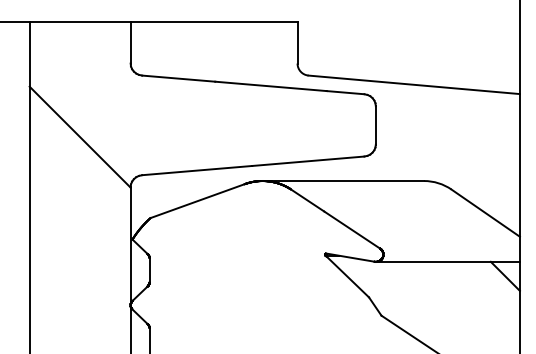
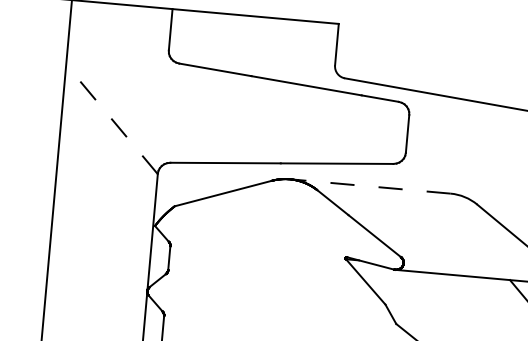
line: (79, 136) -> (111, 118), solid -> dashed
line: (343, 181) -> (370, 186), solid -> dashed

